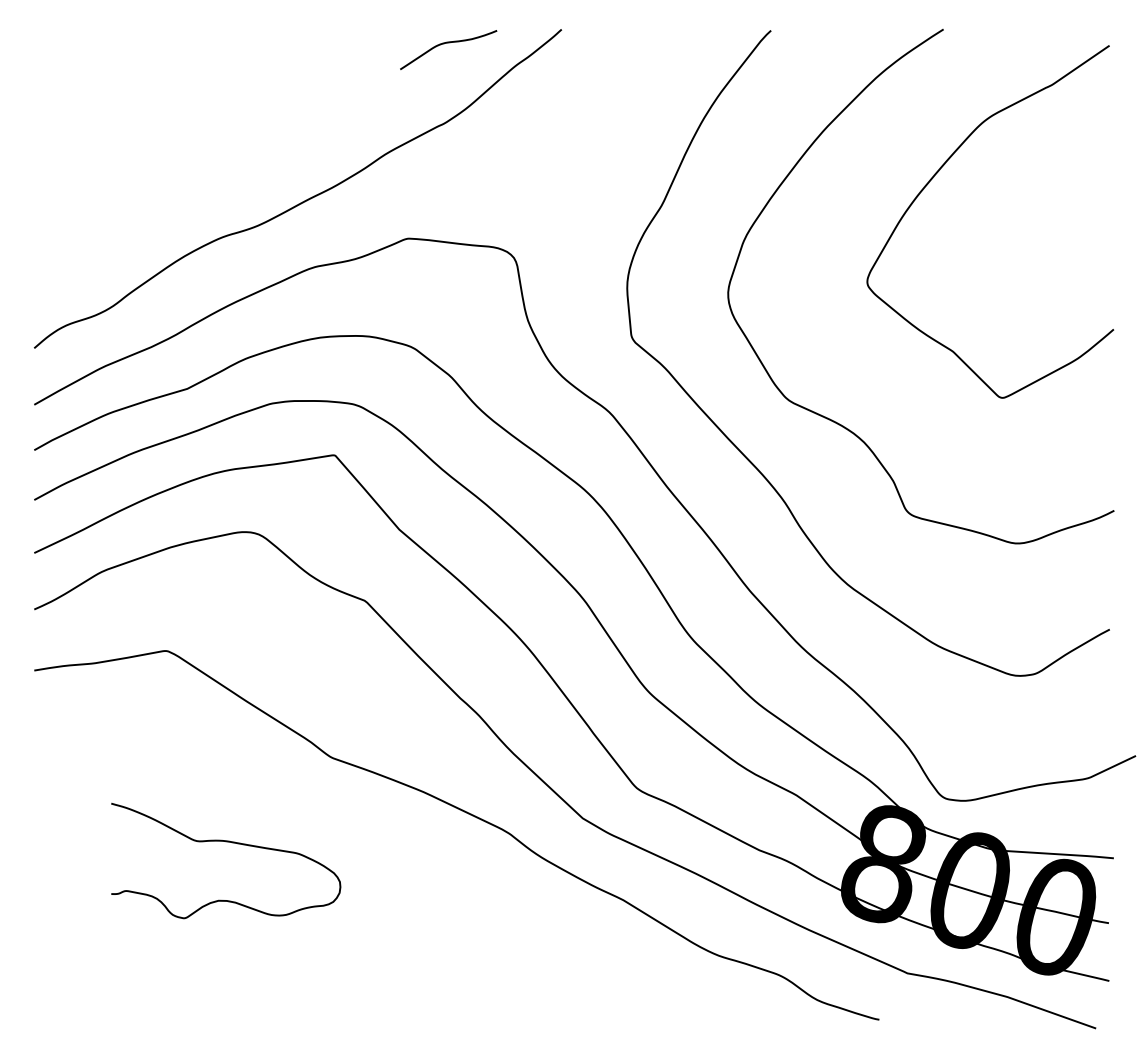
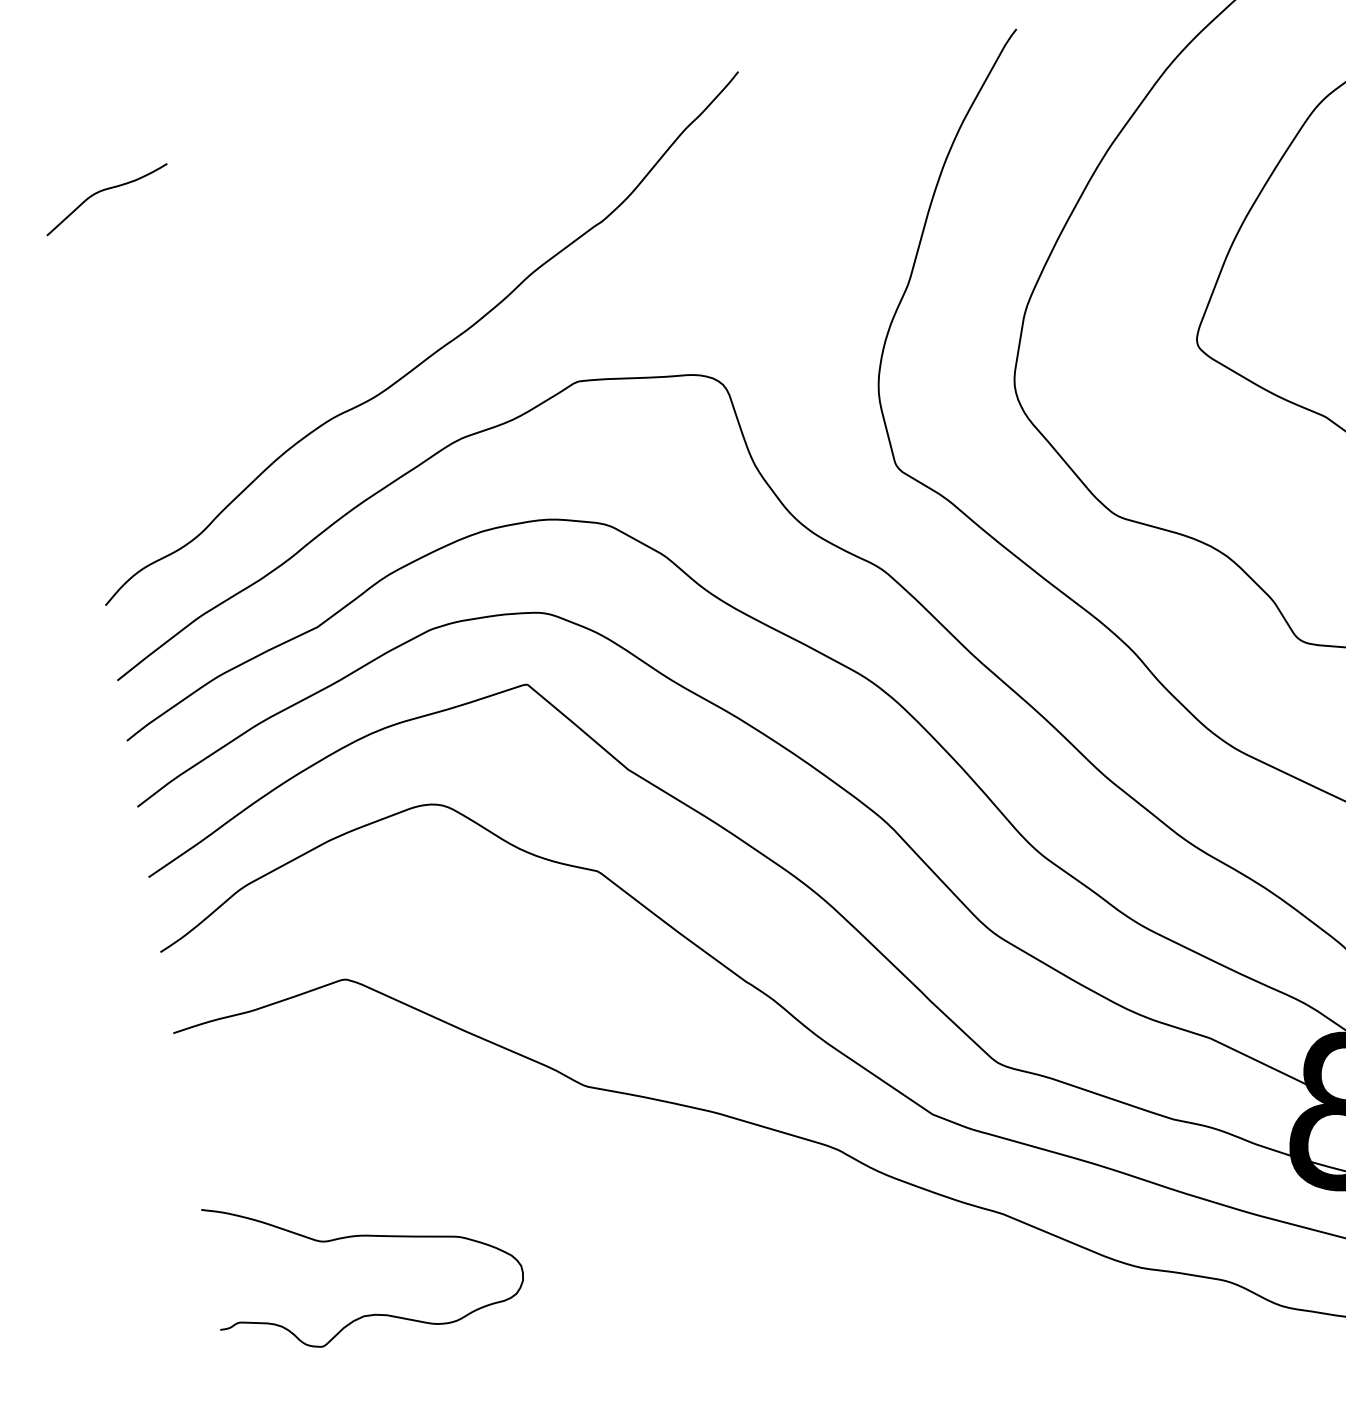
curve: (448, 43) -> (105, 190), moved
curve: (226, 842) -> (362, 1237), moved

